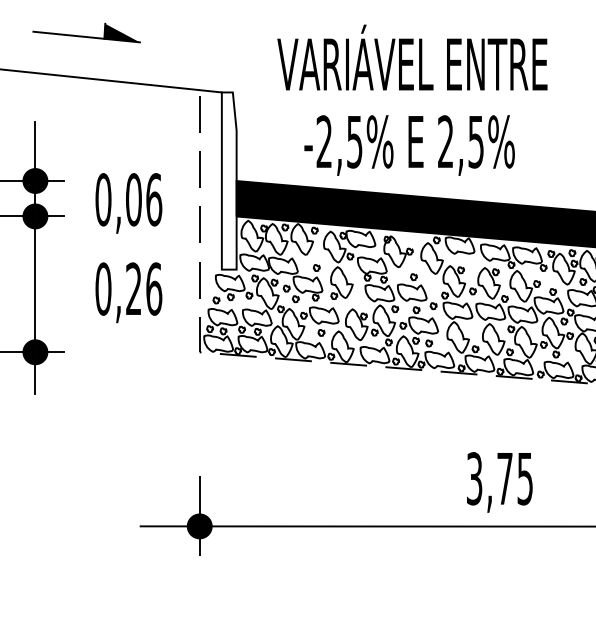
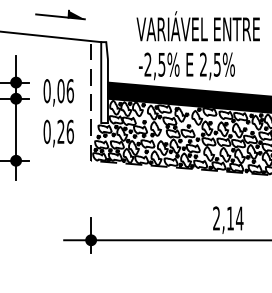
part: (86, 31) -> (60, 14), moved
text: (410, 58) -> (197, 26), moved
text: (500, 478) -> (228, 218), 3,75 -> 2,14

